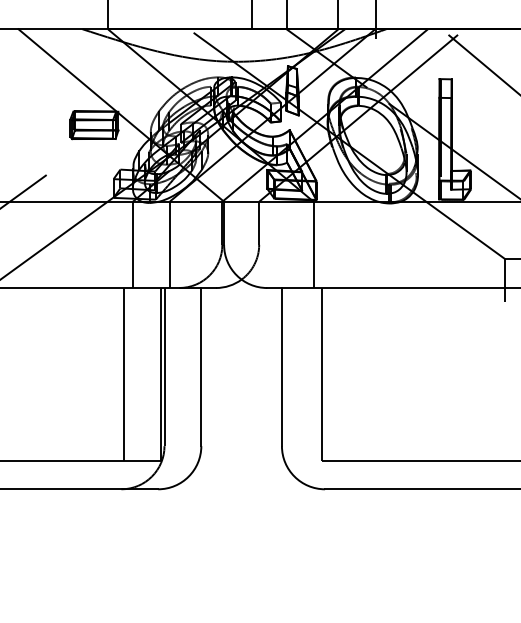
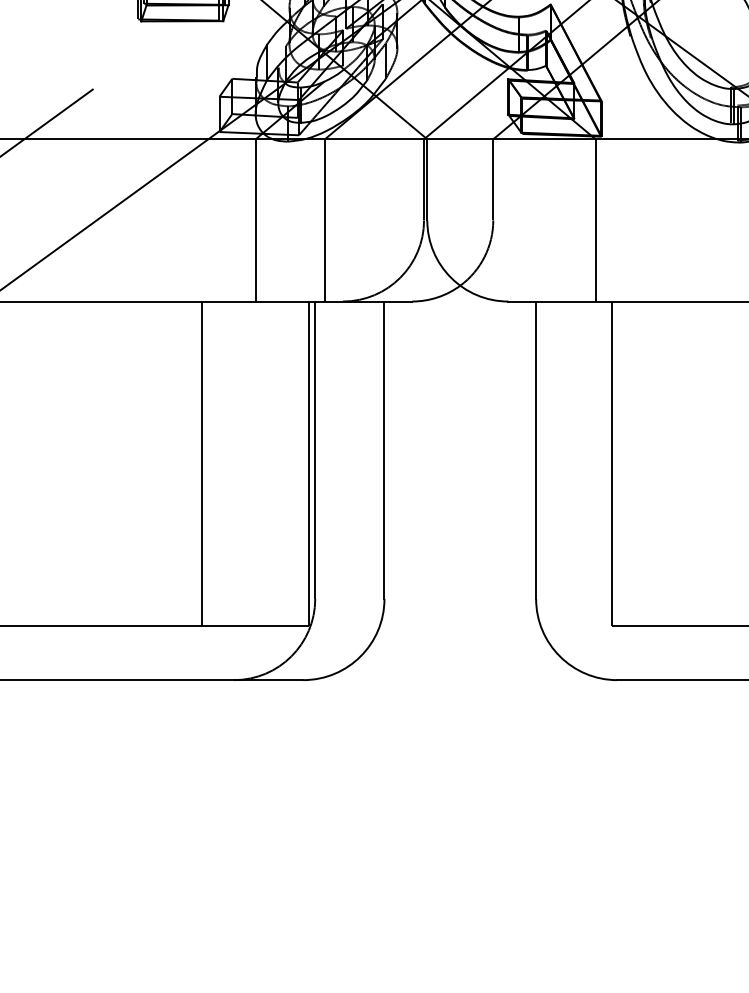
line: (124, 374) -> (202, 464), moved

